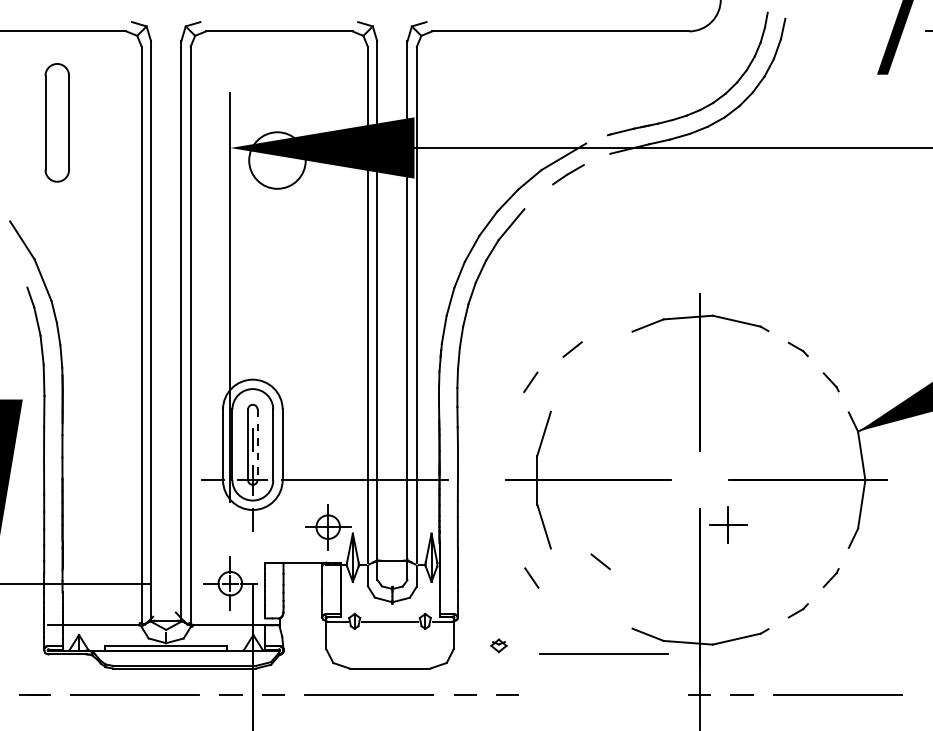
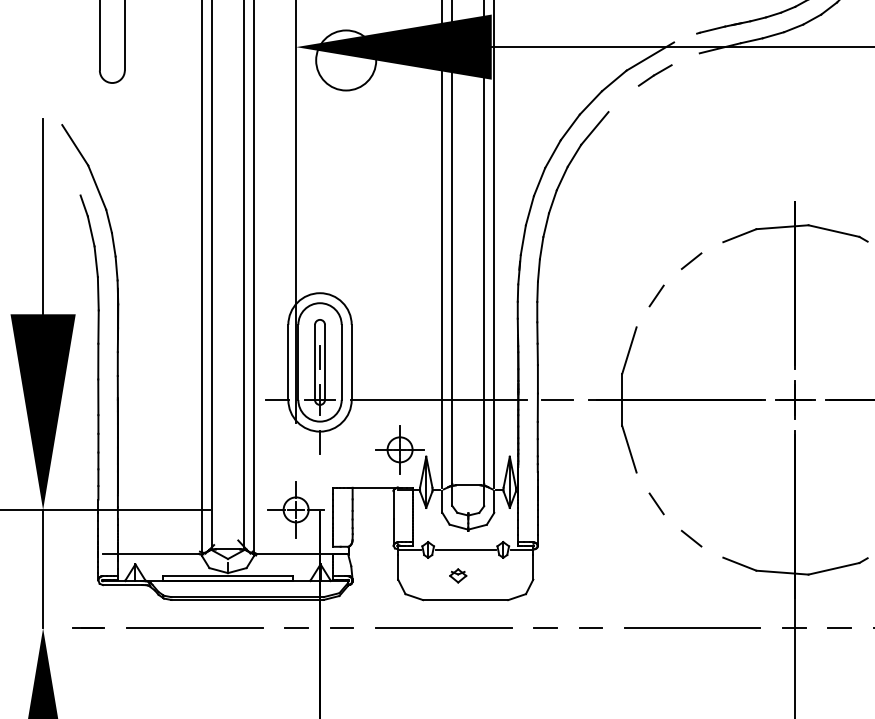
line: (572, 349) -> (691, 261), moved
line: (530, 382) -> (656, 296), moved
line: (257, 445) -> (324, 363), dashed -> solid
line: (476, 480) -> (557, 400), added
part: (728, 524) -> (795, 399), moved
line: (600, 561) -> (691, 538), moved
line: (531, 577) -> (656, 503), moved
part: (498, 645) -> (457, 575), moved
line: (603, 653) -> (692, 627), moved

